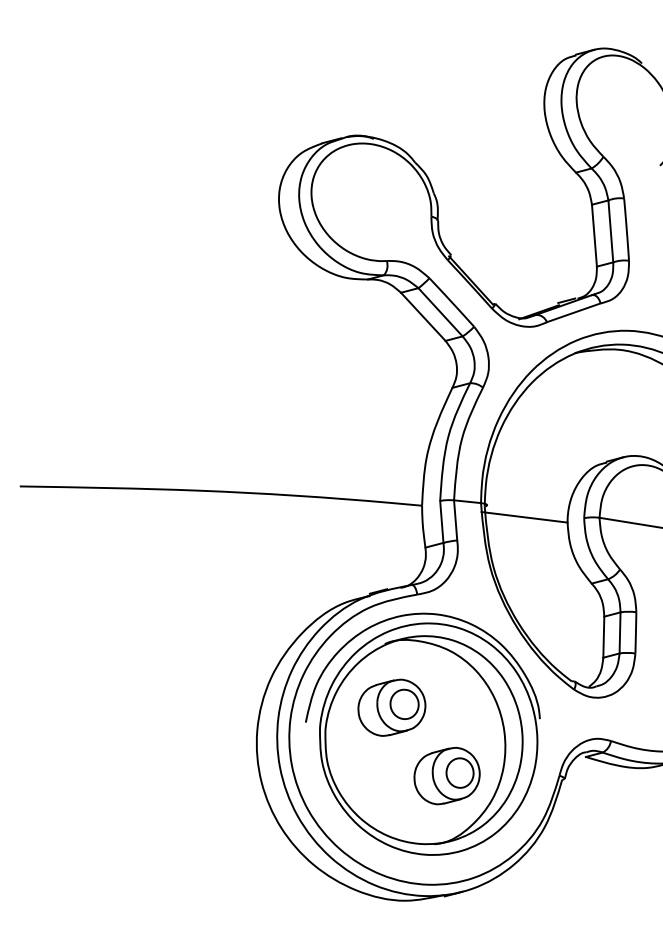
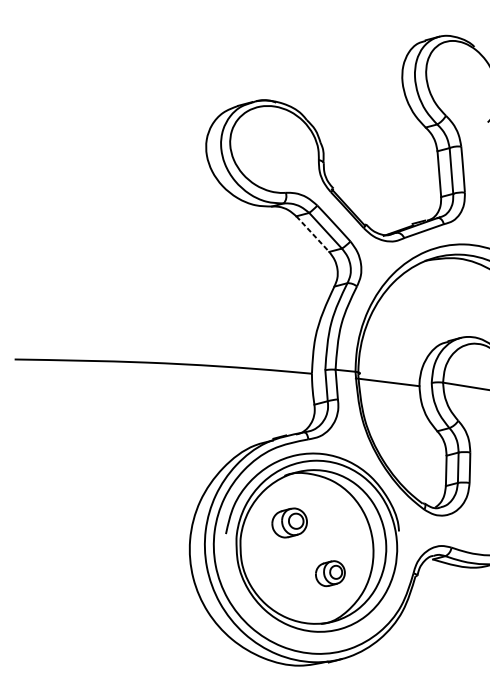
line: (423, 316) -> (312, 233), solid -> dashed
part: (391, 707) -> (289, 522), size x0.7
part: (446, 776) -> (329, 573), size x0.6

